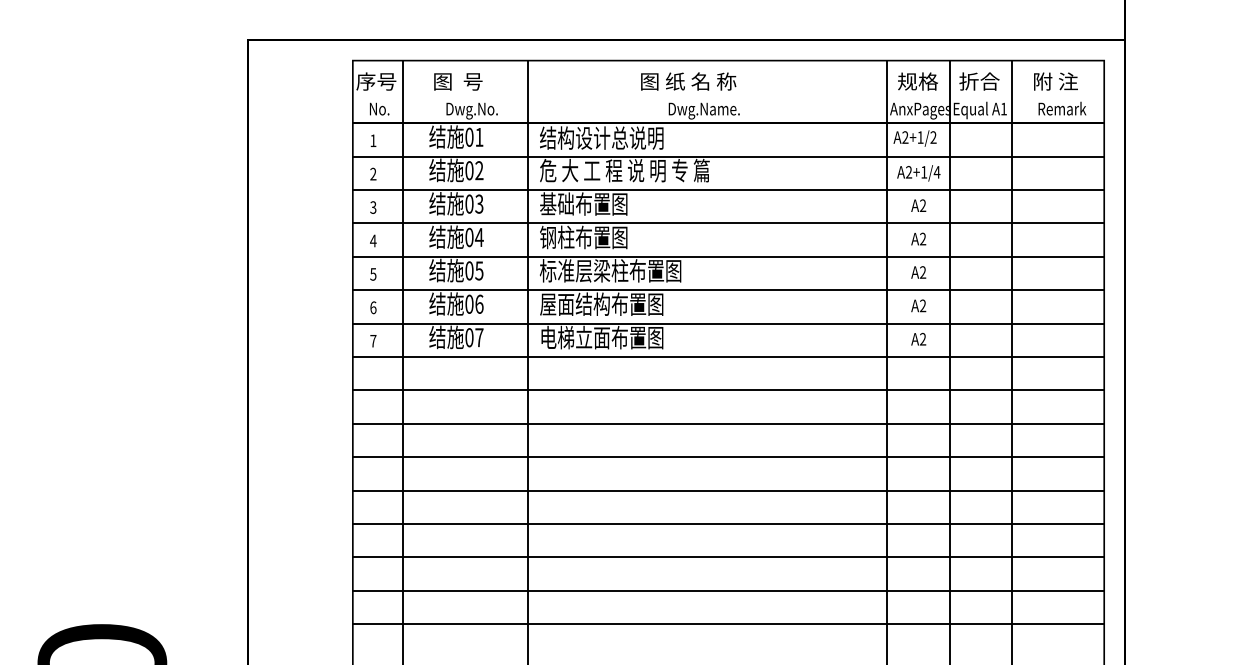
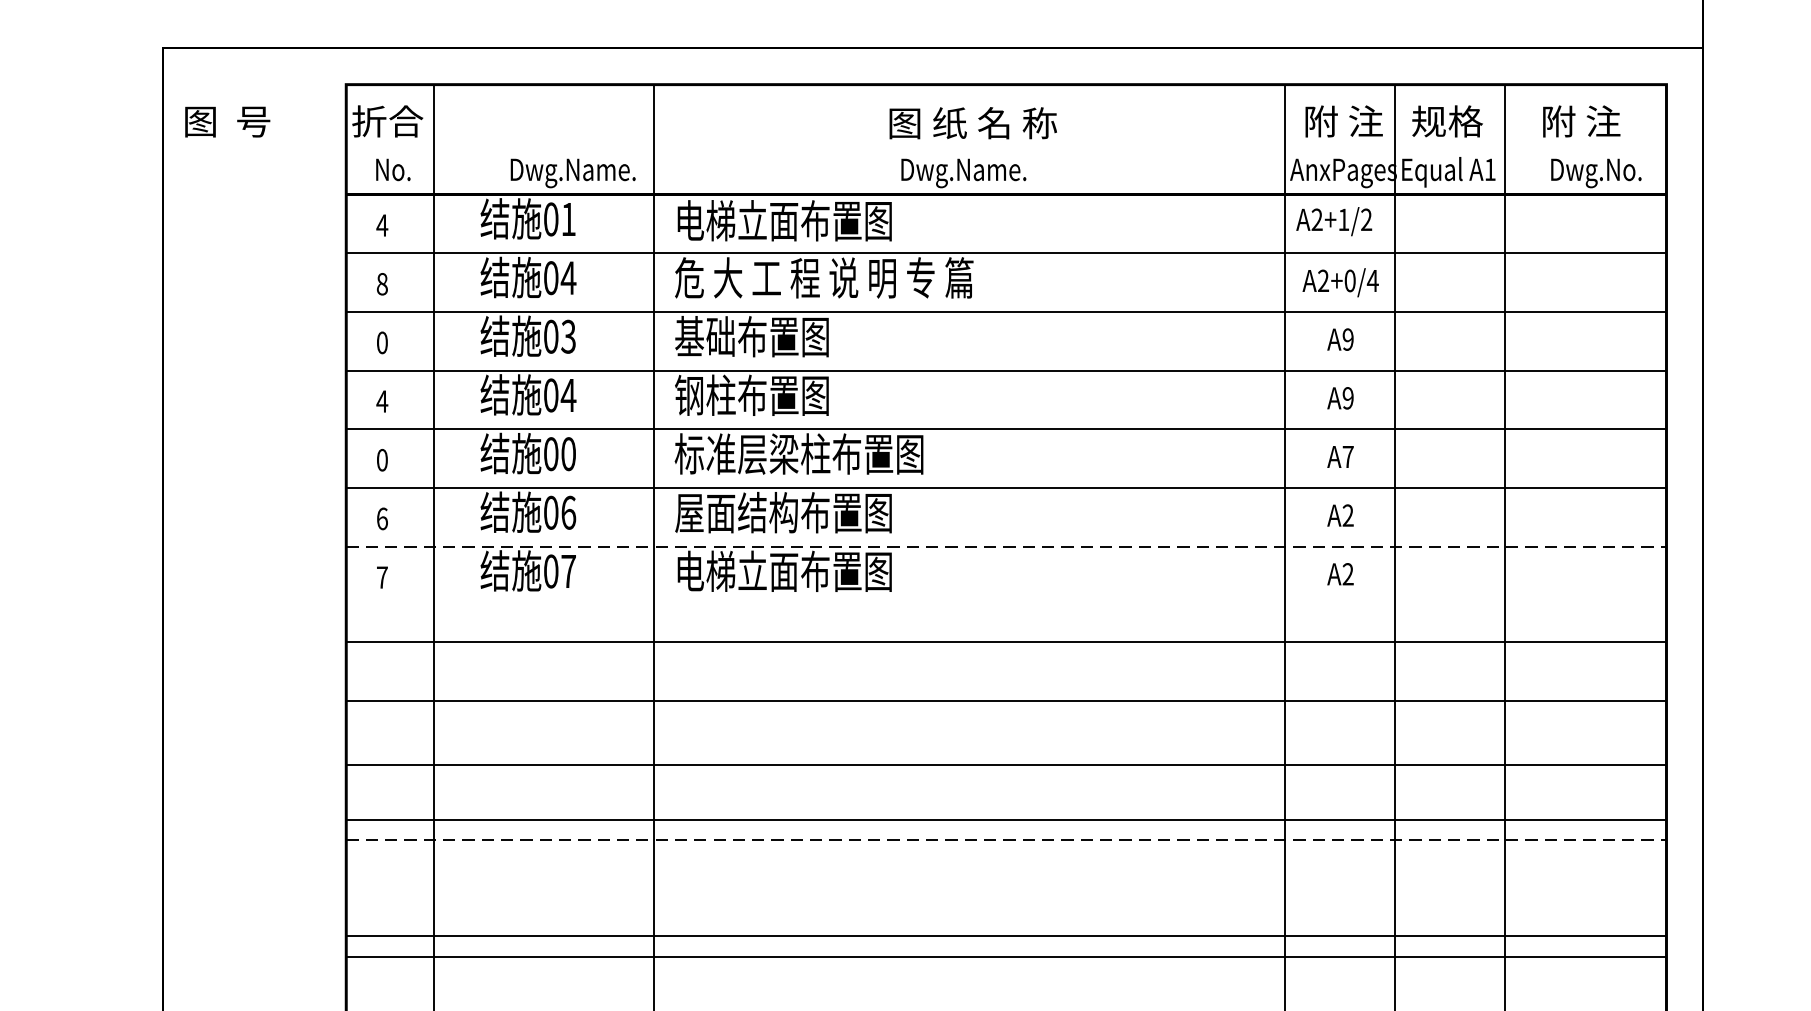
text: (376, 81) -> (387, 121), 序号 -> 折合
text: (458, 81) -> (227, 121), moved
text: (688, 81) -> (972, 123), moved
text: (920, 81) -> (1343, 121), 规格 -> 附 注
text: (979, 81) -> (1447, 121), 折合 -> 规格
text: (502, 110) -> (609, 172), Dwg.No. -> Dwg.Name.
text: (1064, 110) -> (1596, 172), Remark -> Dwg.No.
text: (601, 137) -> (783, 219), 结构设计总说明 -> 电梯立面布置图
text: (373, 140) -> (382, 224), 1 -> 4
text: (478, 170) -> (567, 277), 02 -> 04
text: (924, 172) -> (1350, 281), A2+1/4 -> A2+0/4
text: (373, 173) -> (382, 282), 2 -> 8
text: (923, 206) -> (1348, 340), A2 -> A9
text: (373, 207) -> (382, 342), 3 -> 0
text: (923, 239) -> (1348, 398), A2 -> A9
text: (479, 270) -> (568, 453), 05 -> 00
text: (923, 272) -> (1348, 456), A2 -> A7
text: (373, 274) -> (382, 460), 5 -> 0
line: (728, 323) -> (1006, 546), solid -> dashed
line: (728, 357) -> (1006, 643), moved
line: (728, 390) -> (1006, 701), moved
line: (728, 423) -> (1006, 764), moved
line: (728, 457) -> (1006, 820), moved
line: (728, 490) -> (1006, 839), solid -> dashed
line: (728, 523) -> (1006, 934), moved

